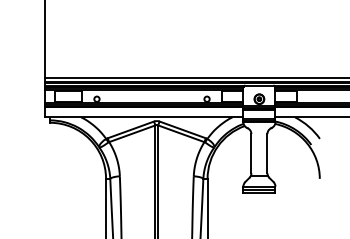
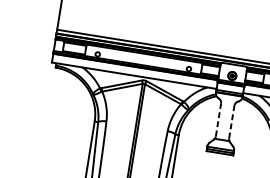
line: (251, 153) -> (218, 119), solid -> dashed
line: (267, 153) -> (231, 122), solid -> dashed

